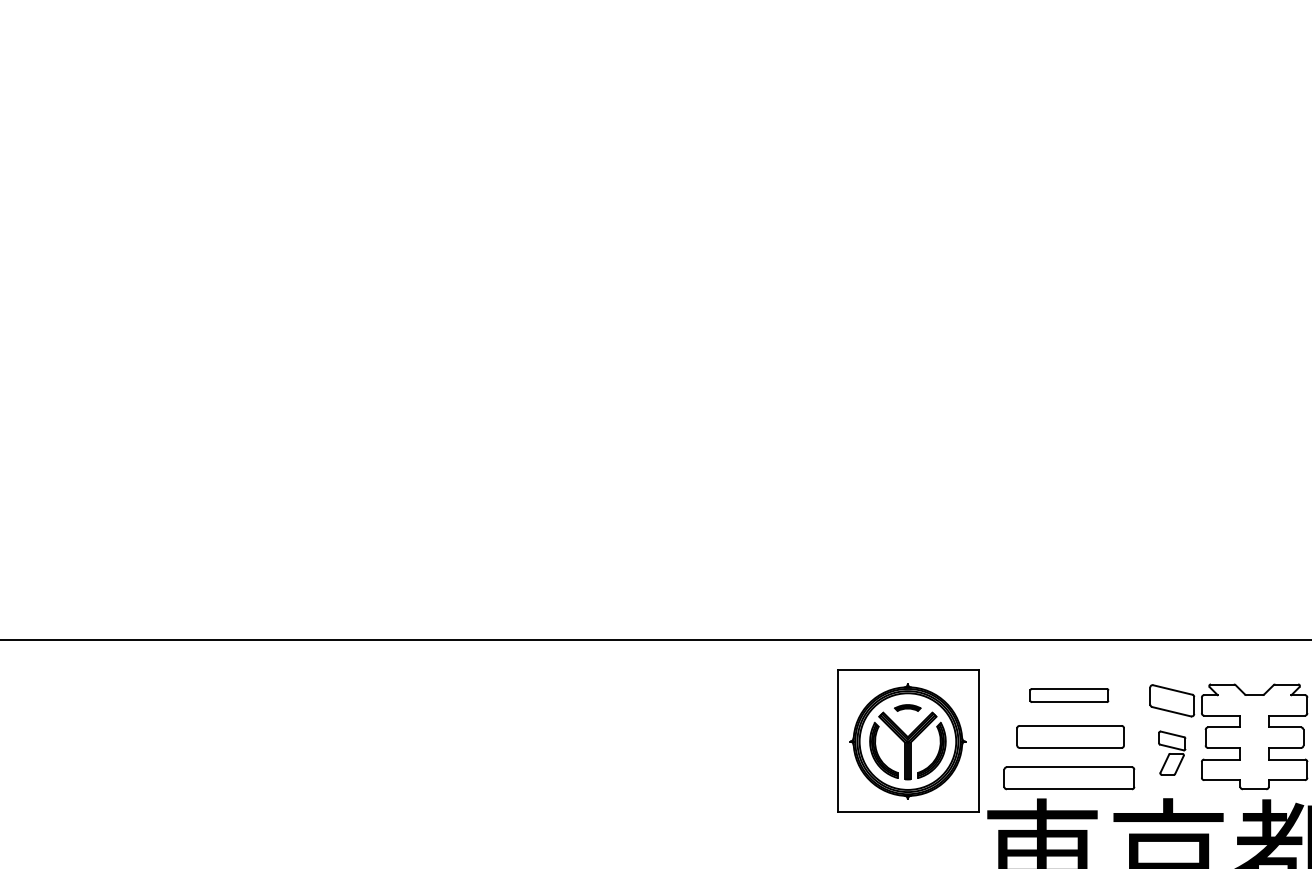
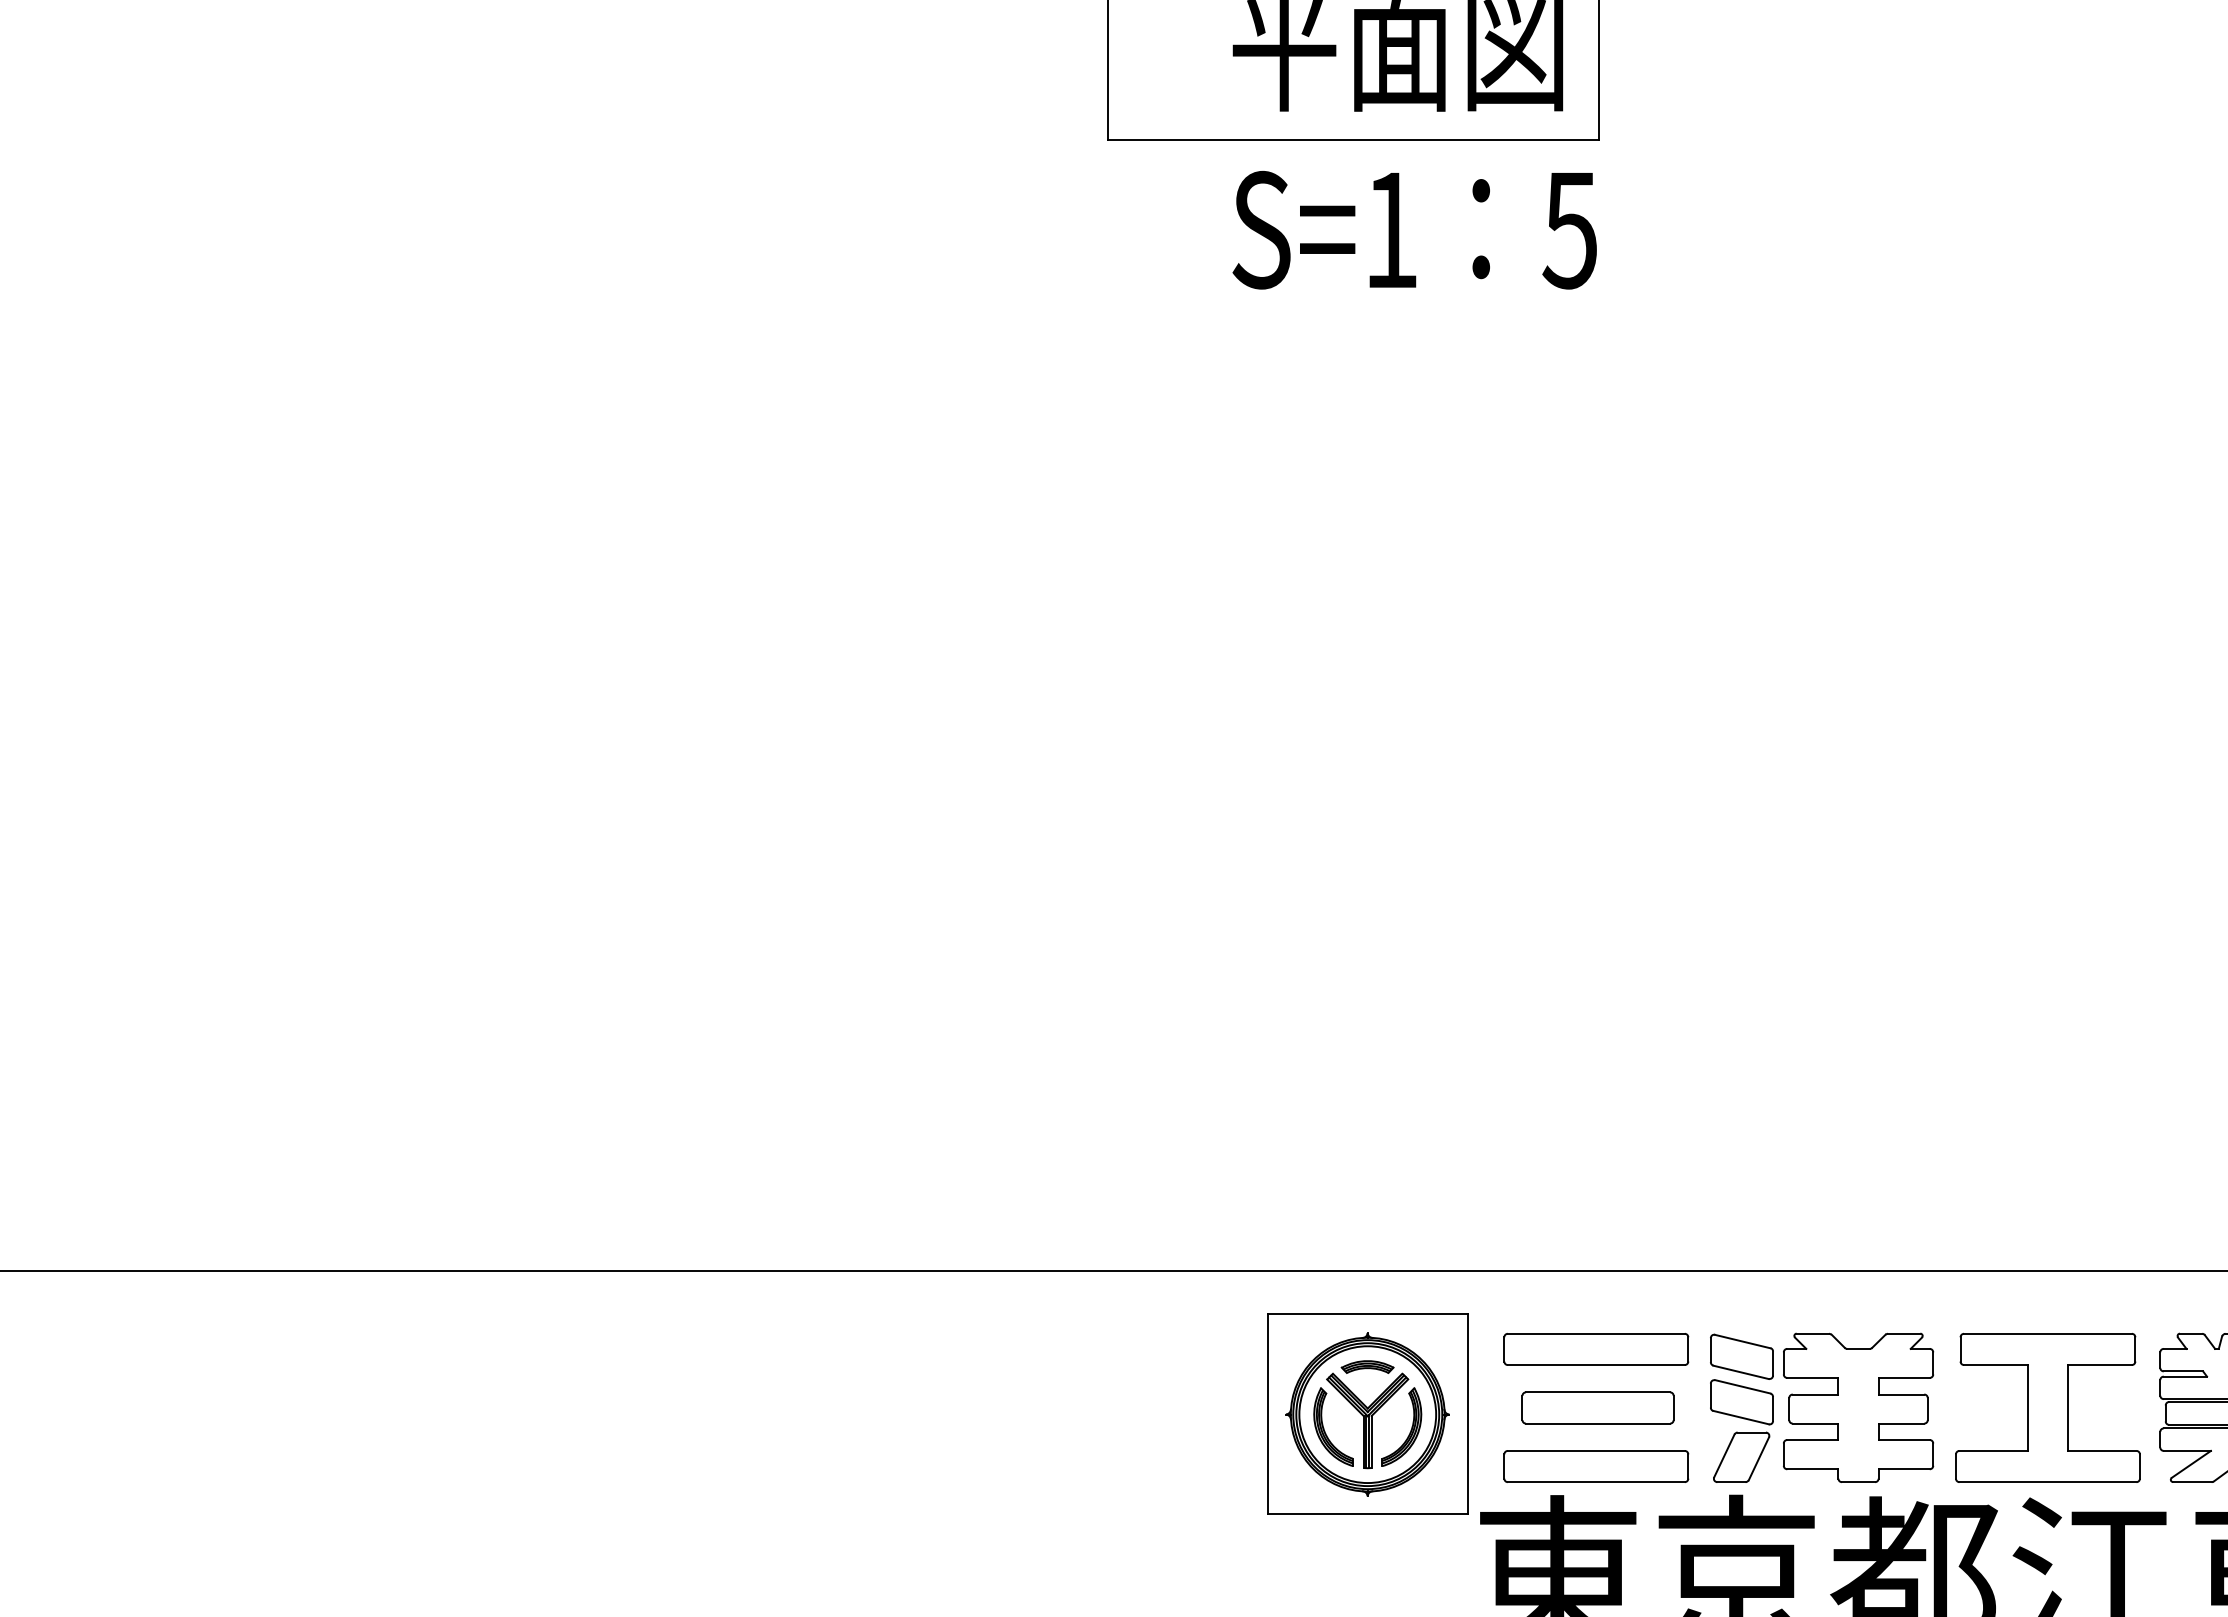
part: (1069, 695) -> (1596, 1349), size x1.67
part: (907, 707) -> (1367, 1366), size x1.43
part: (1171, 752) -> (1741, 1430), size x1.67

